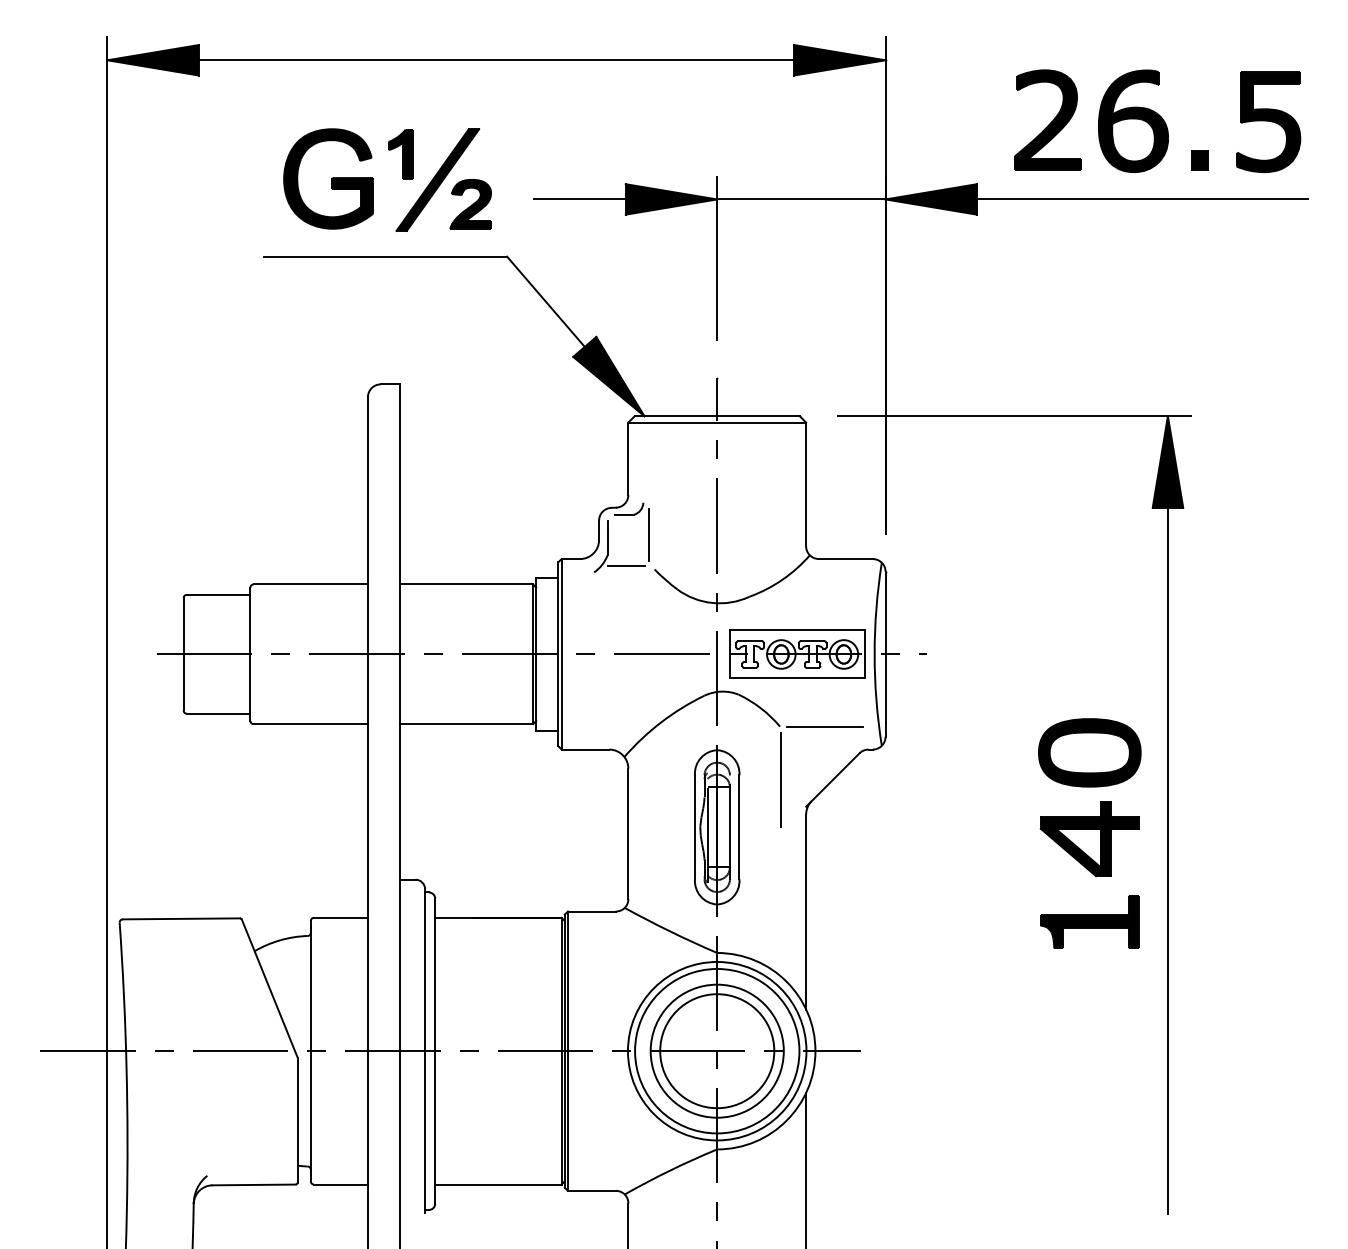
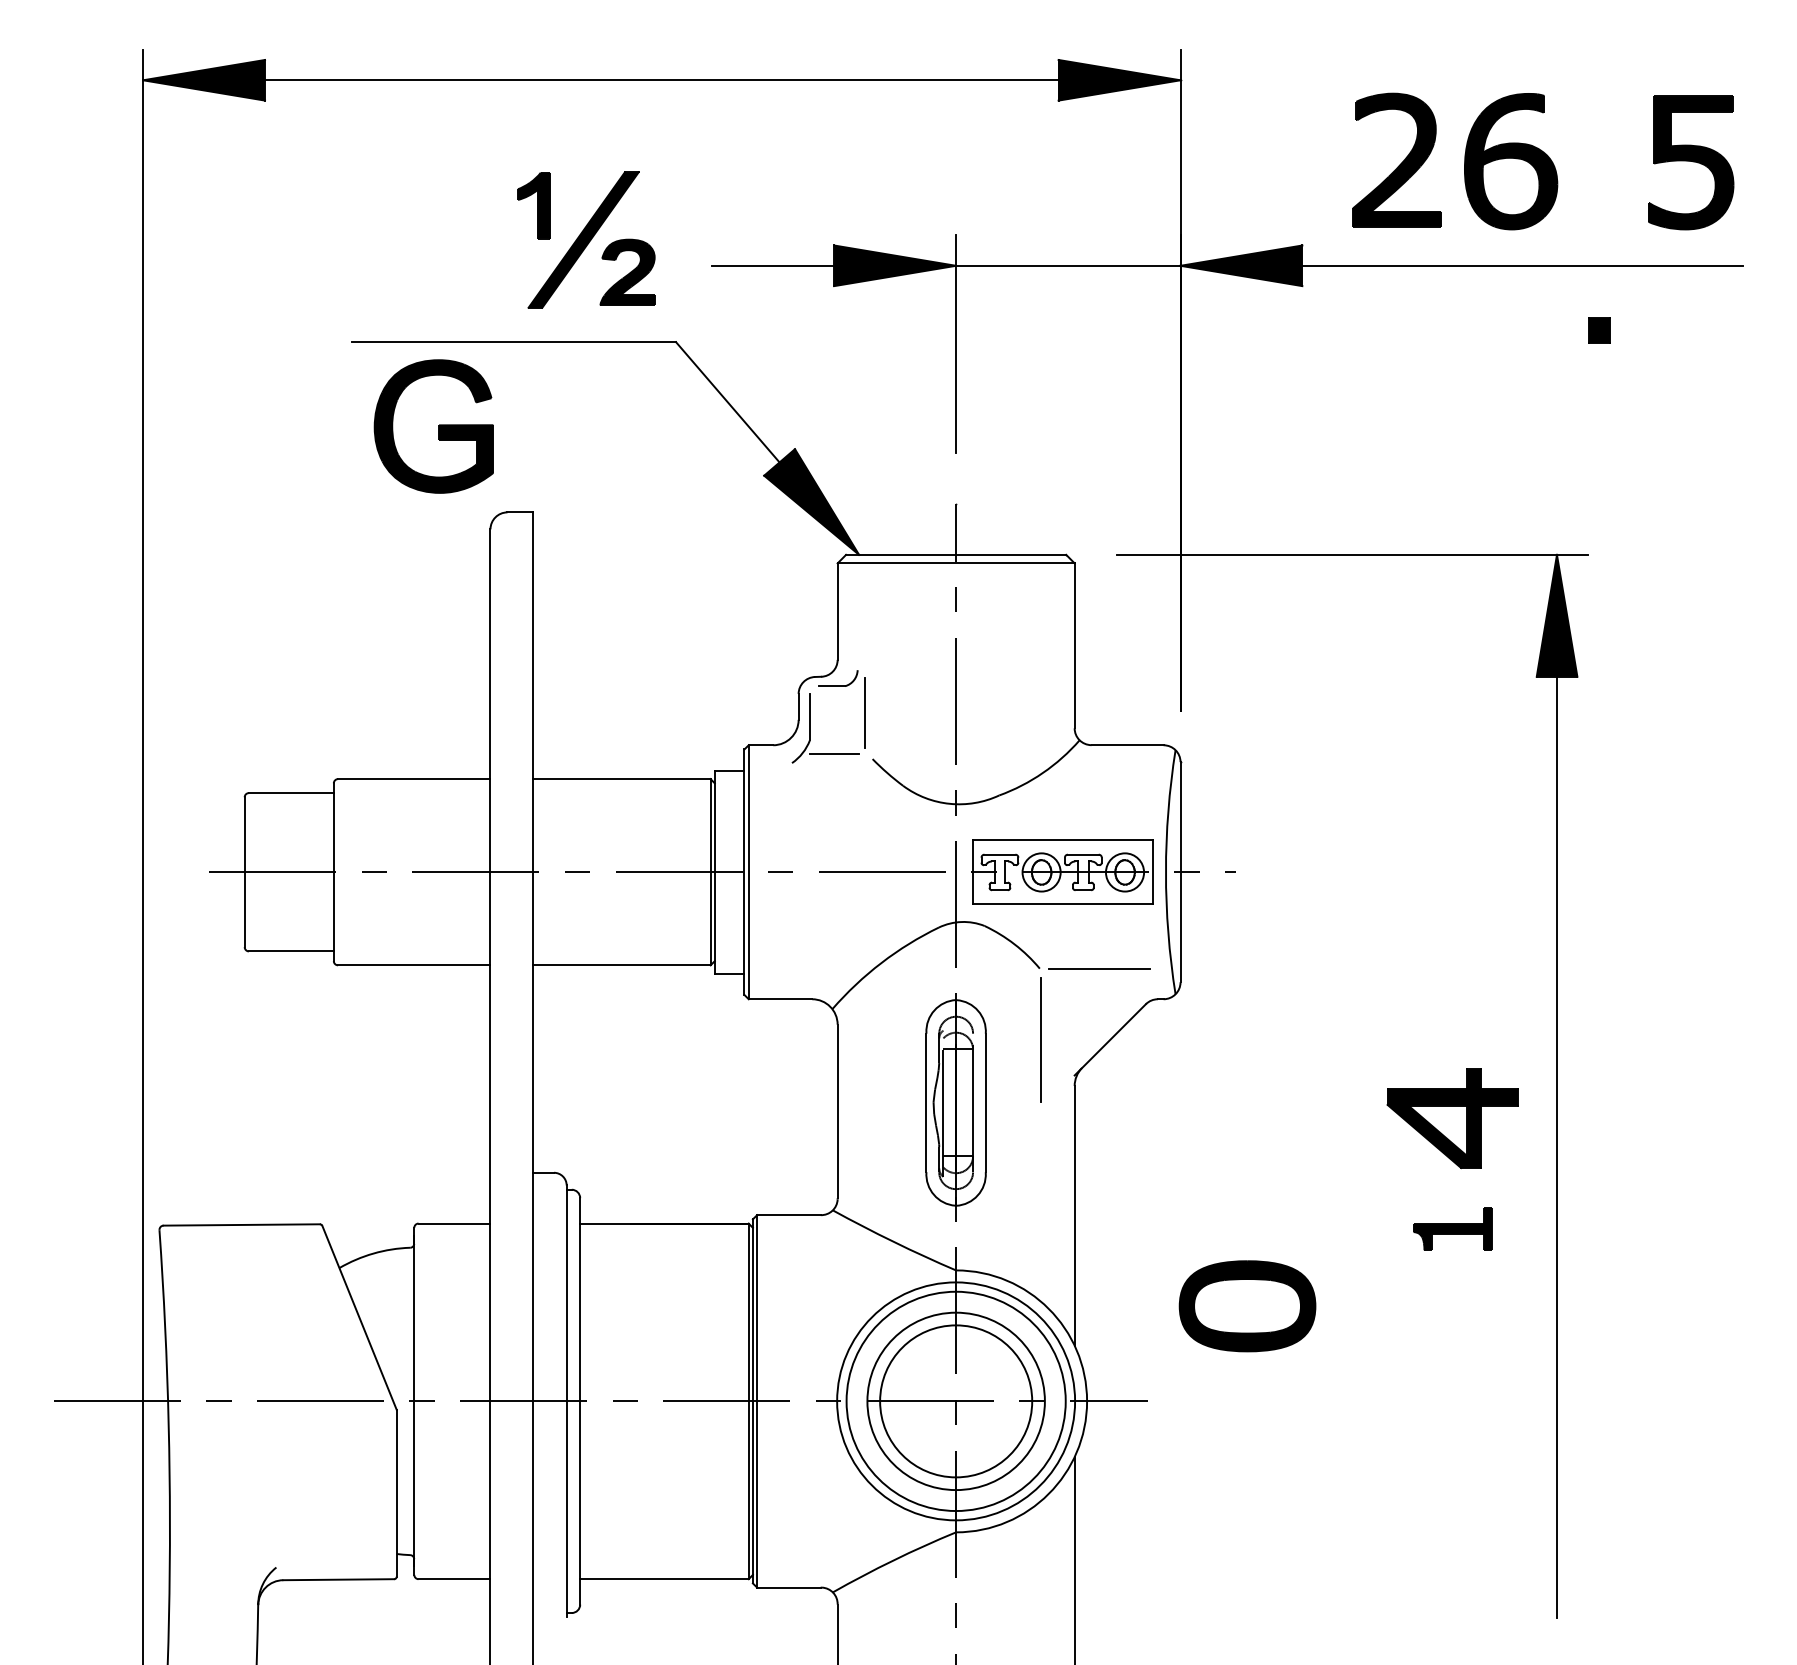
part: (1199, 160) -> (1599, 329), moved
part: (328, 178) -> (433, 425), moved
part: (1089, 752) -> (1247, 1305), moved
part: (1089, 921) -> (1452, 1228), size x0.6

